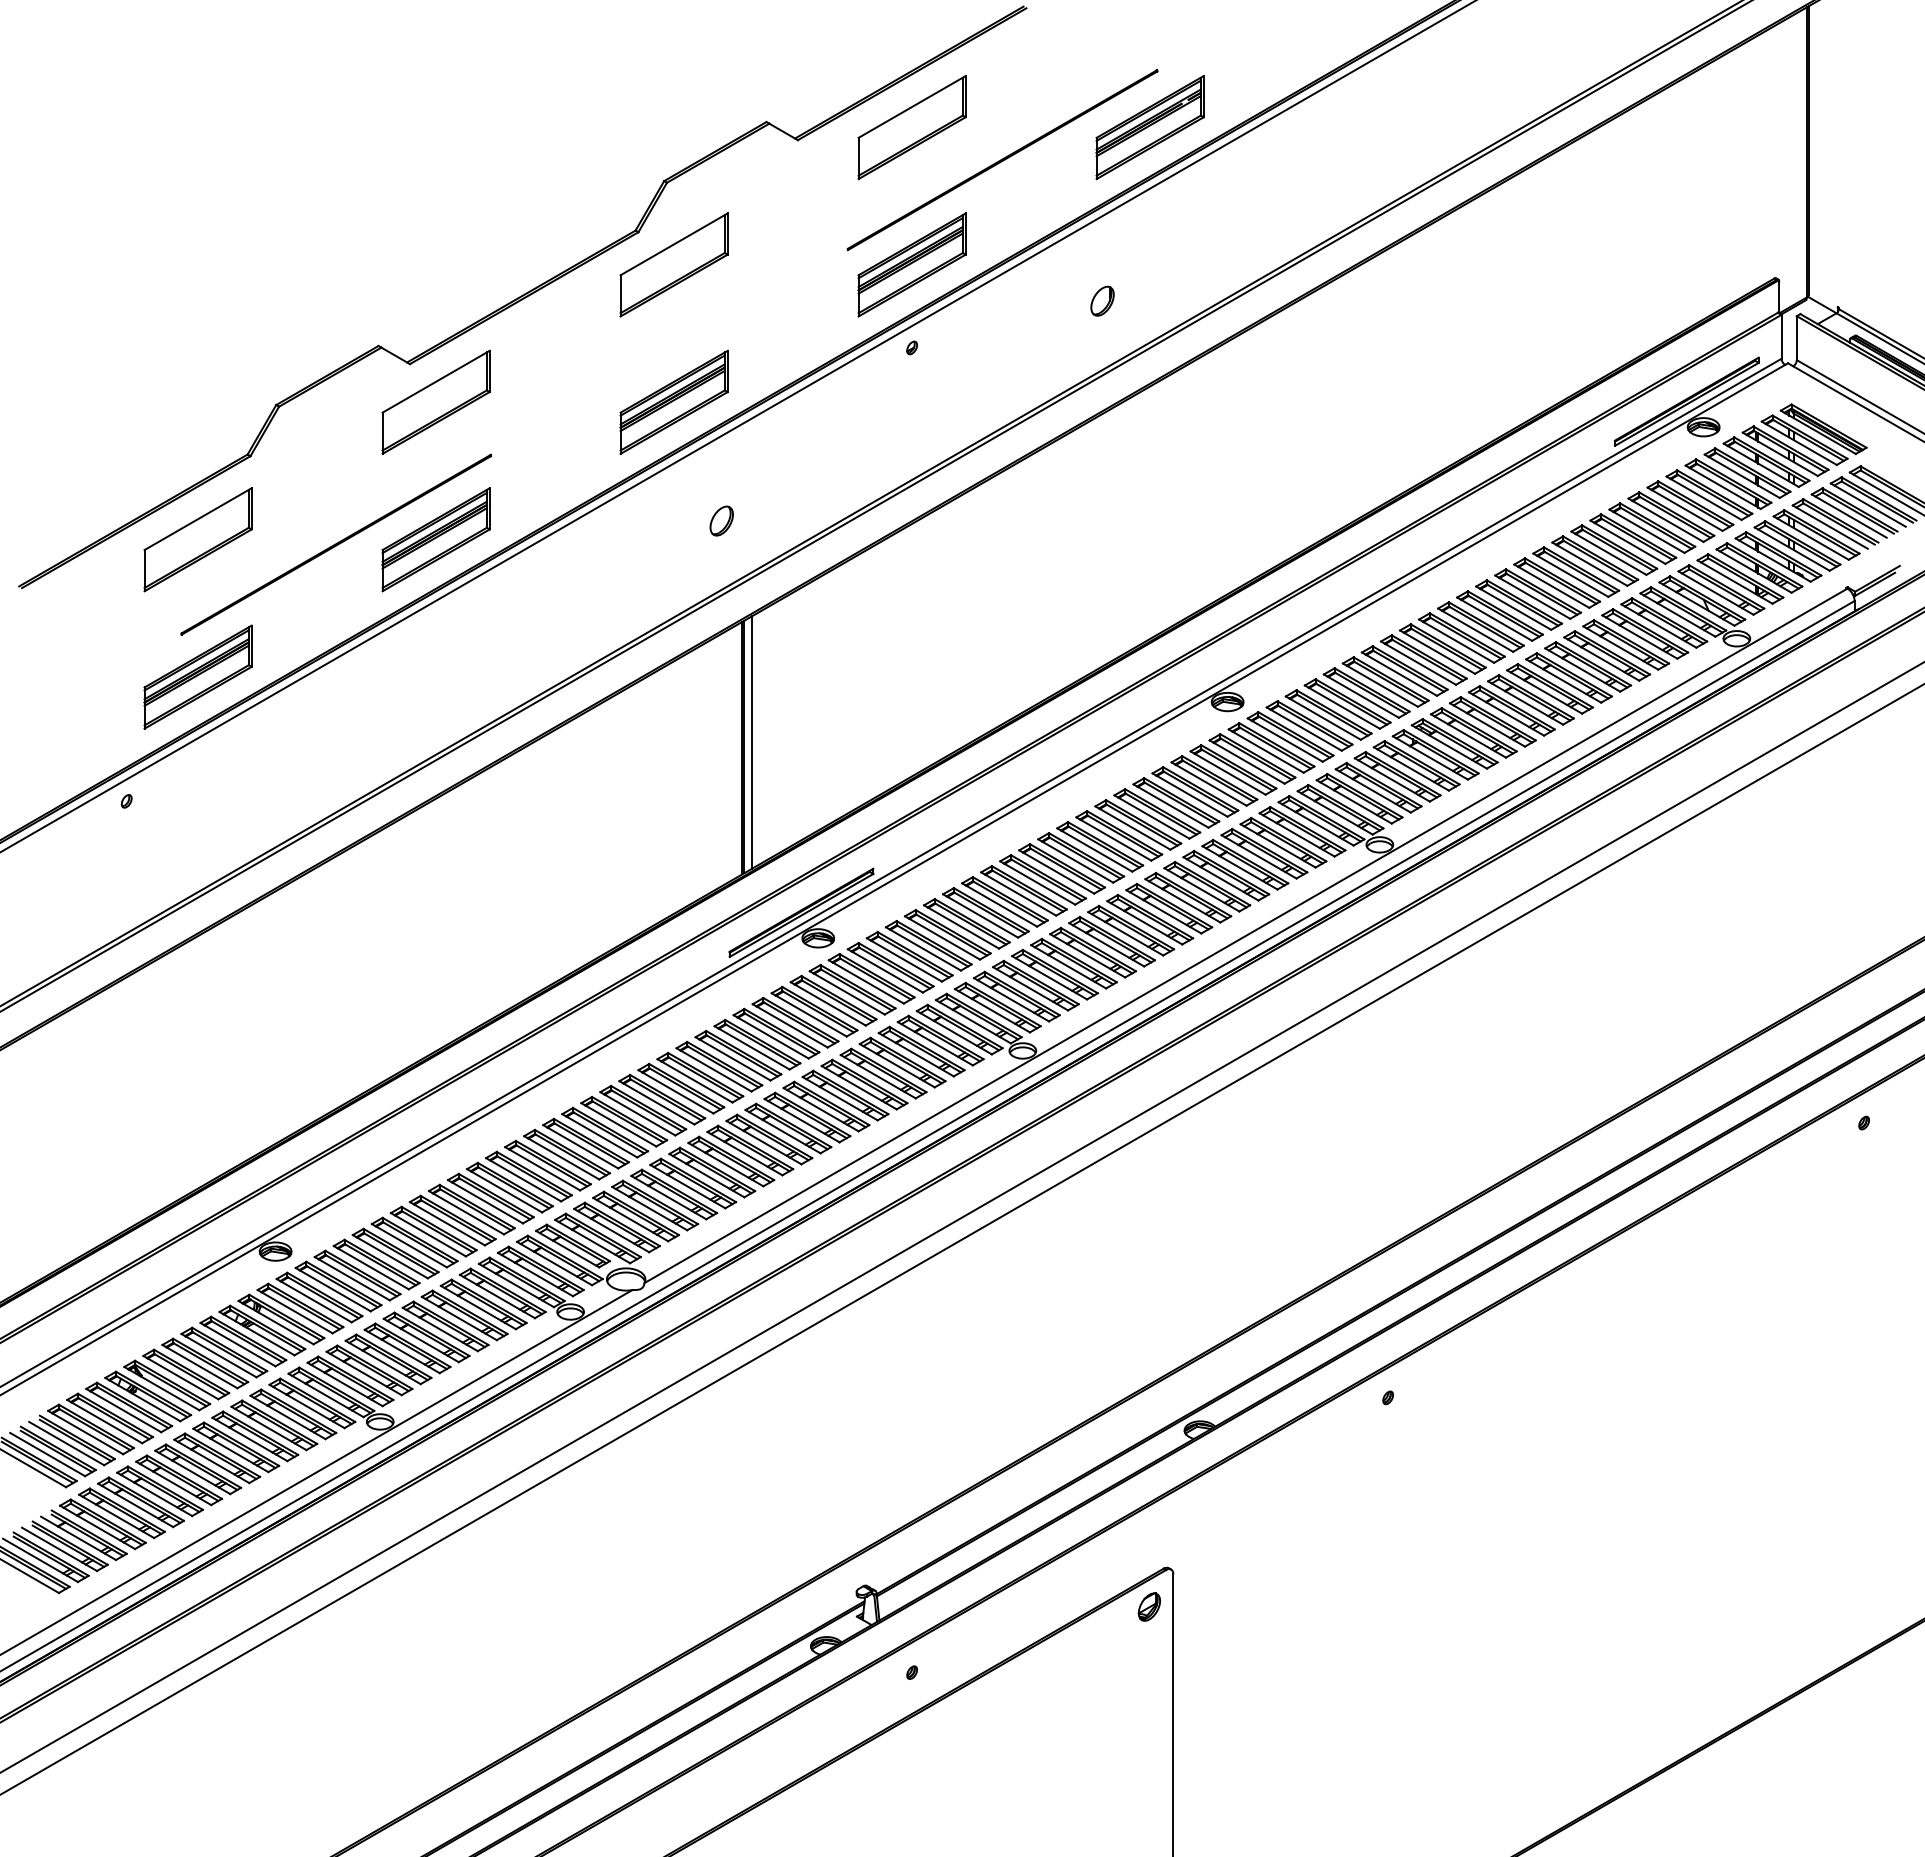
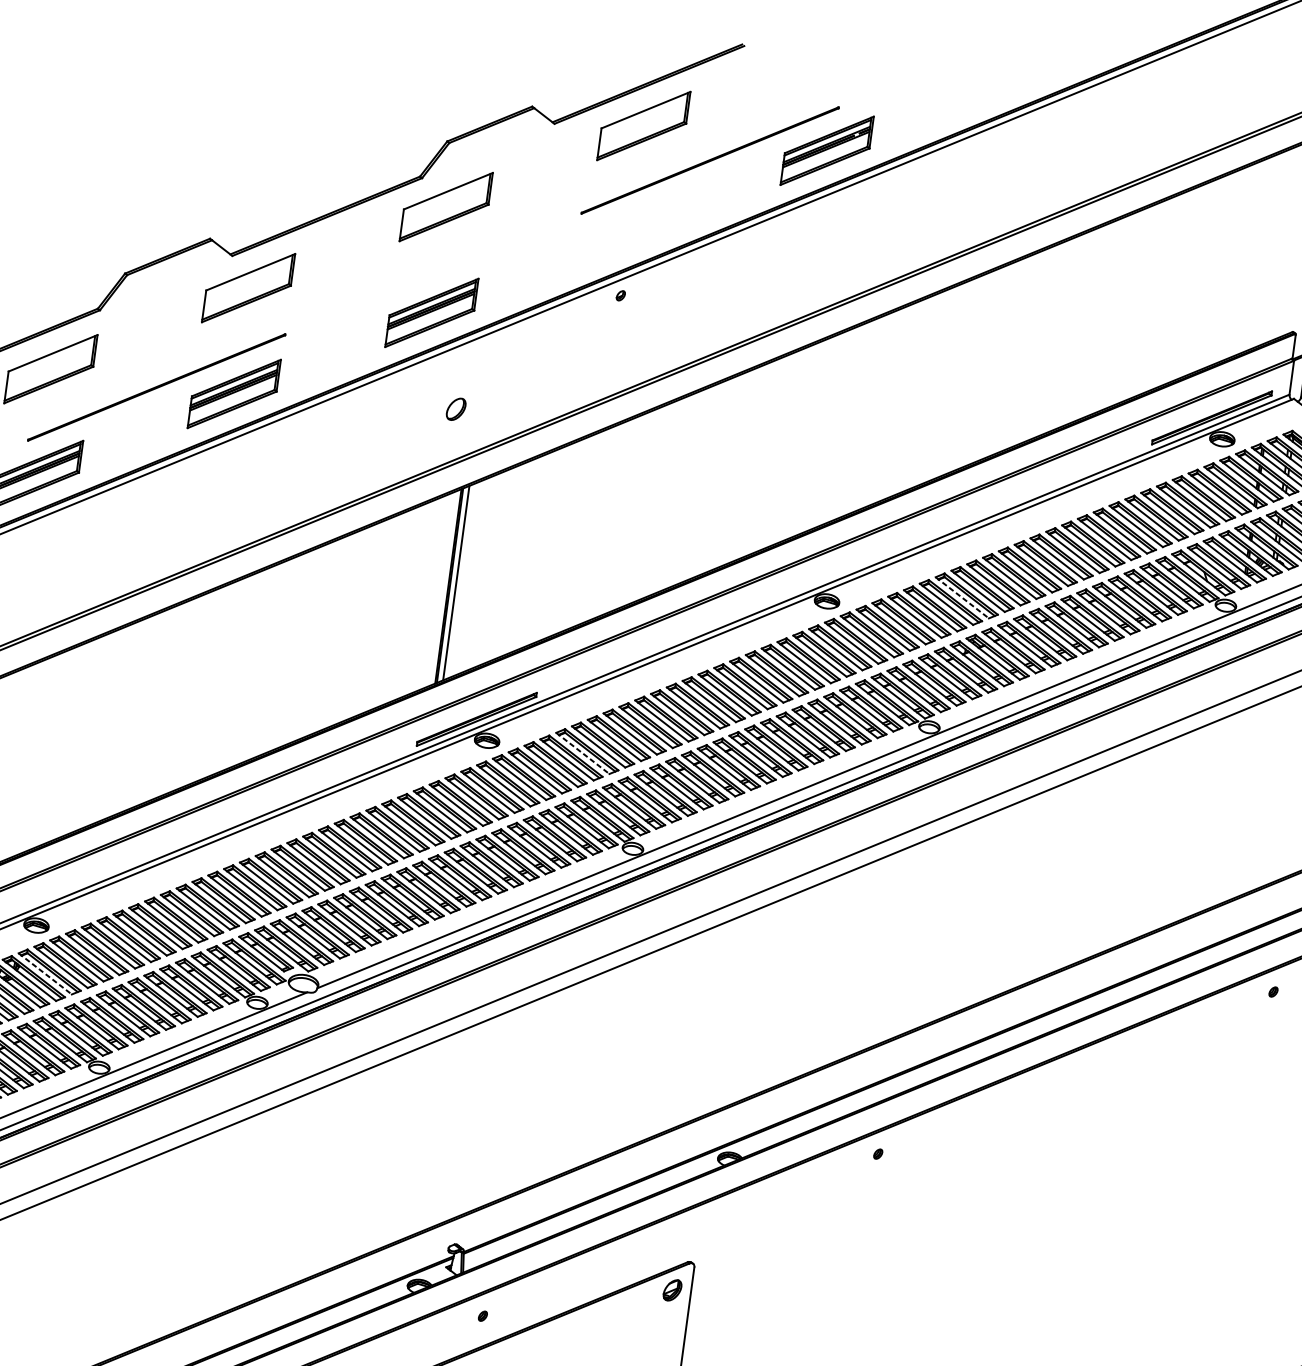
part: (911, 264) -> (629, 231), removed
part: (1102, 300) -> (772, 279), removed
line: (1399, 674) -> (962, 598), solid -> dashed
line: (942, 938) -> (582, 753), solid -> dashed
line: (295, 1311) -> (45, 973), solid -> dashed

